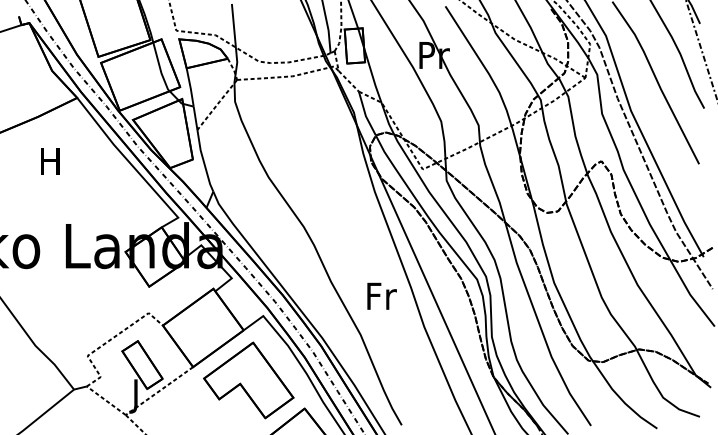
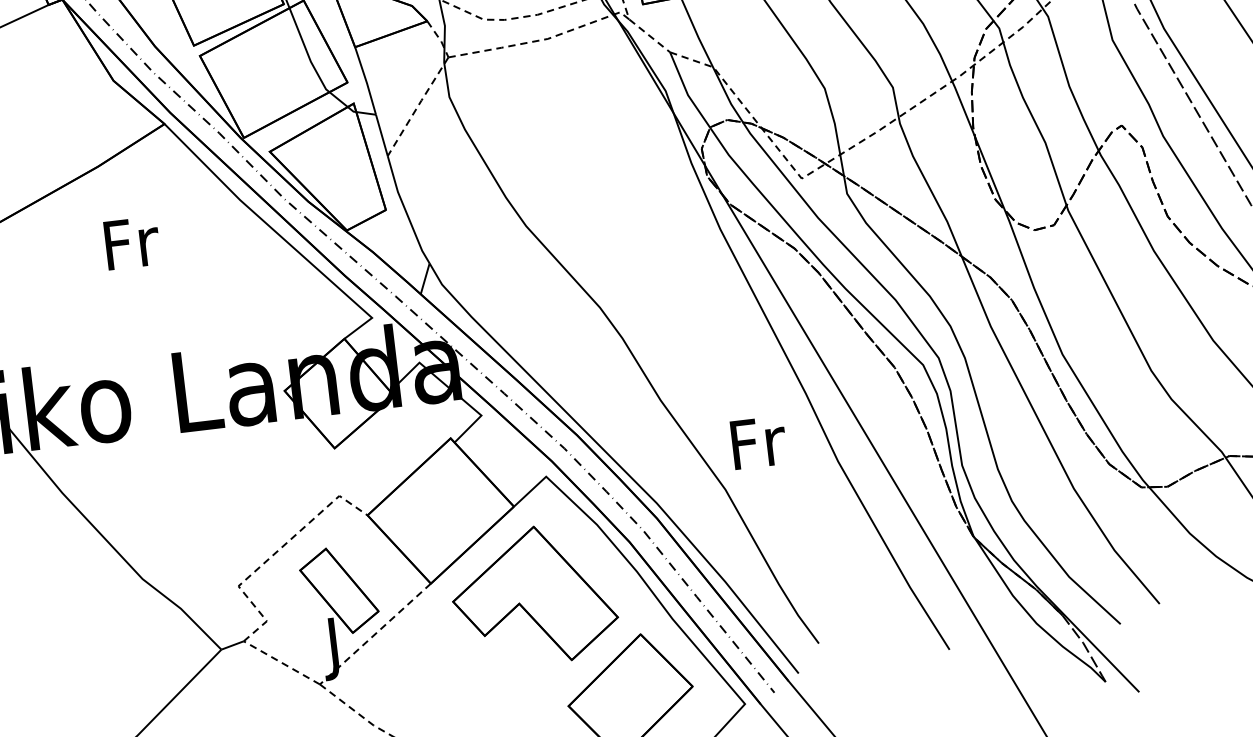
text: (51, 160) -> (131, 242), H -> Fr
text: (381, 295) -> (757, 441), moved

